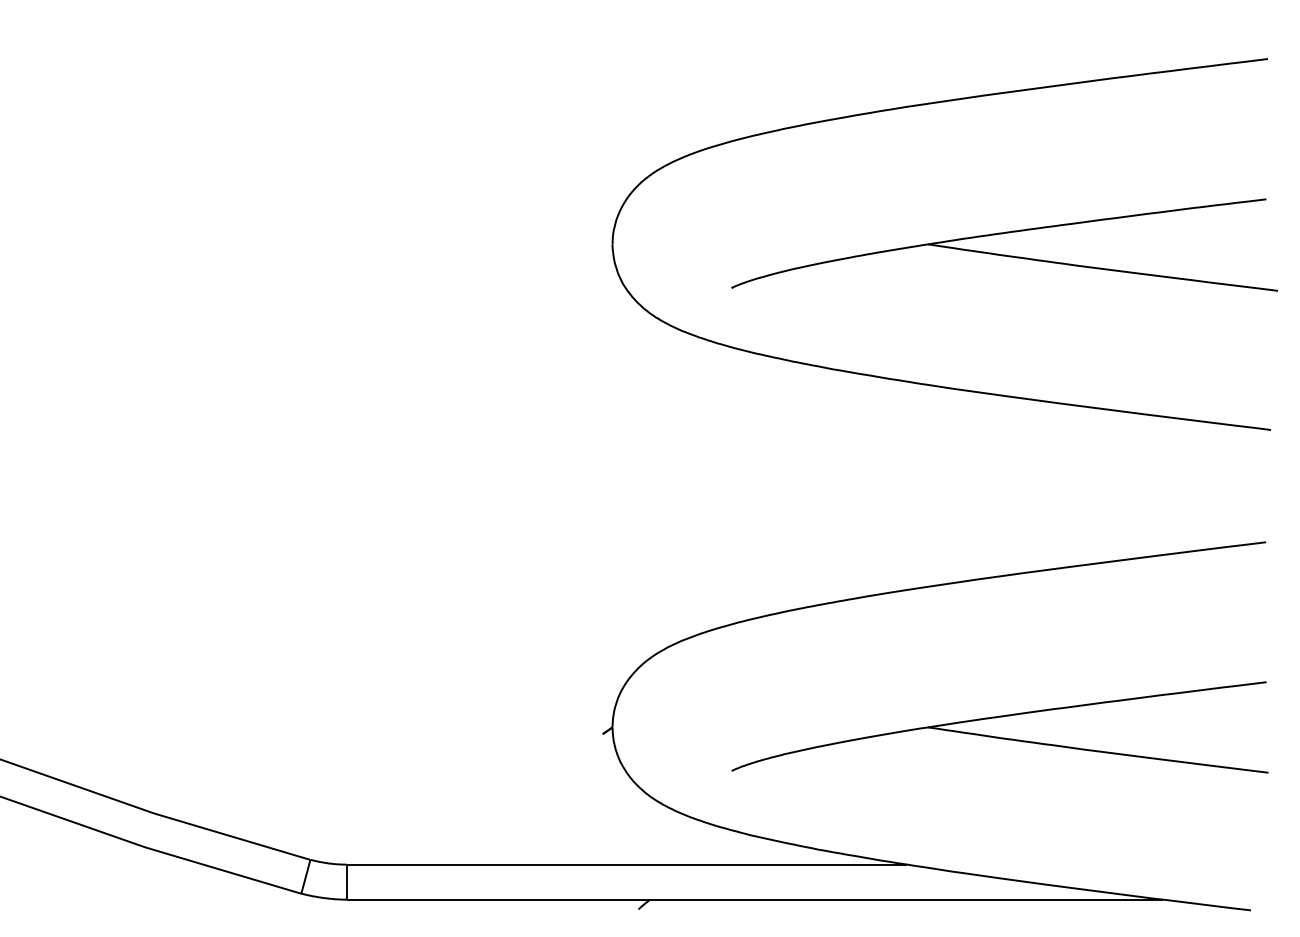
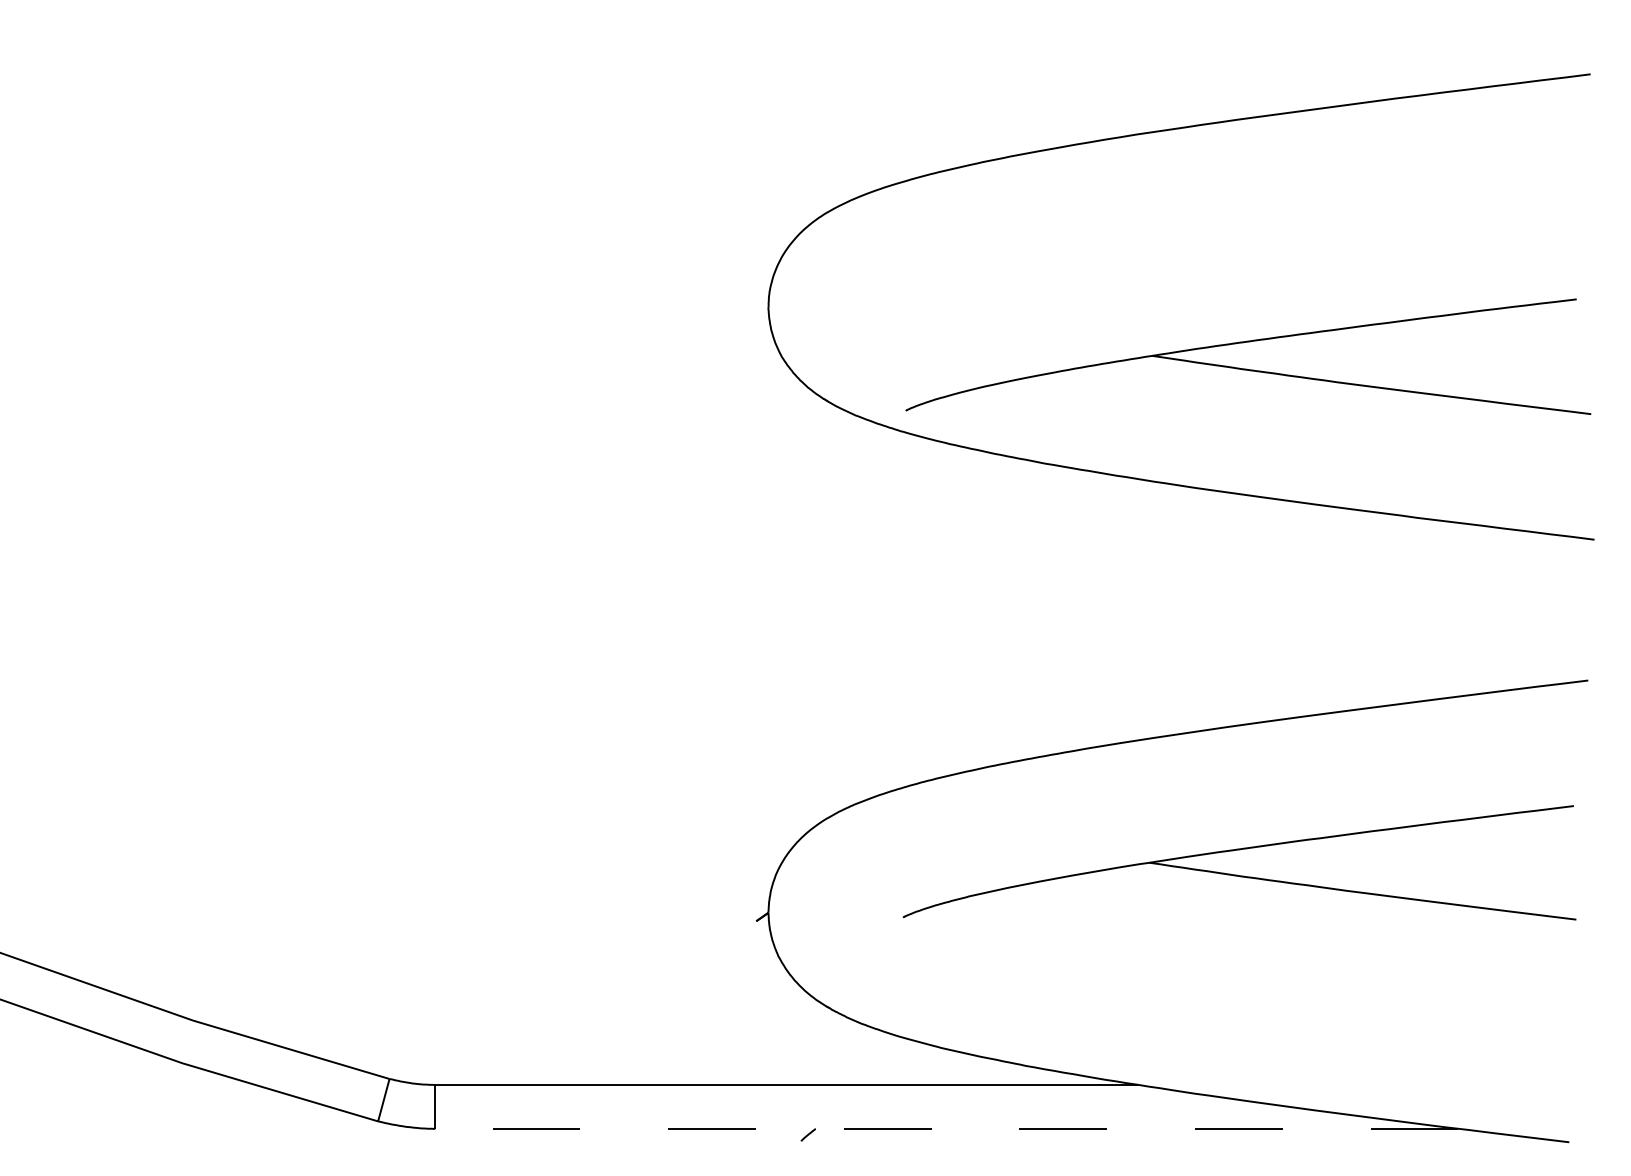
part: (1003, 254) -> (1246, 368), moved
part: (999, 717) -> (1239, 850), moved
line: (754, 899) -> (946, 1128), solid -> dashed

